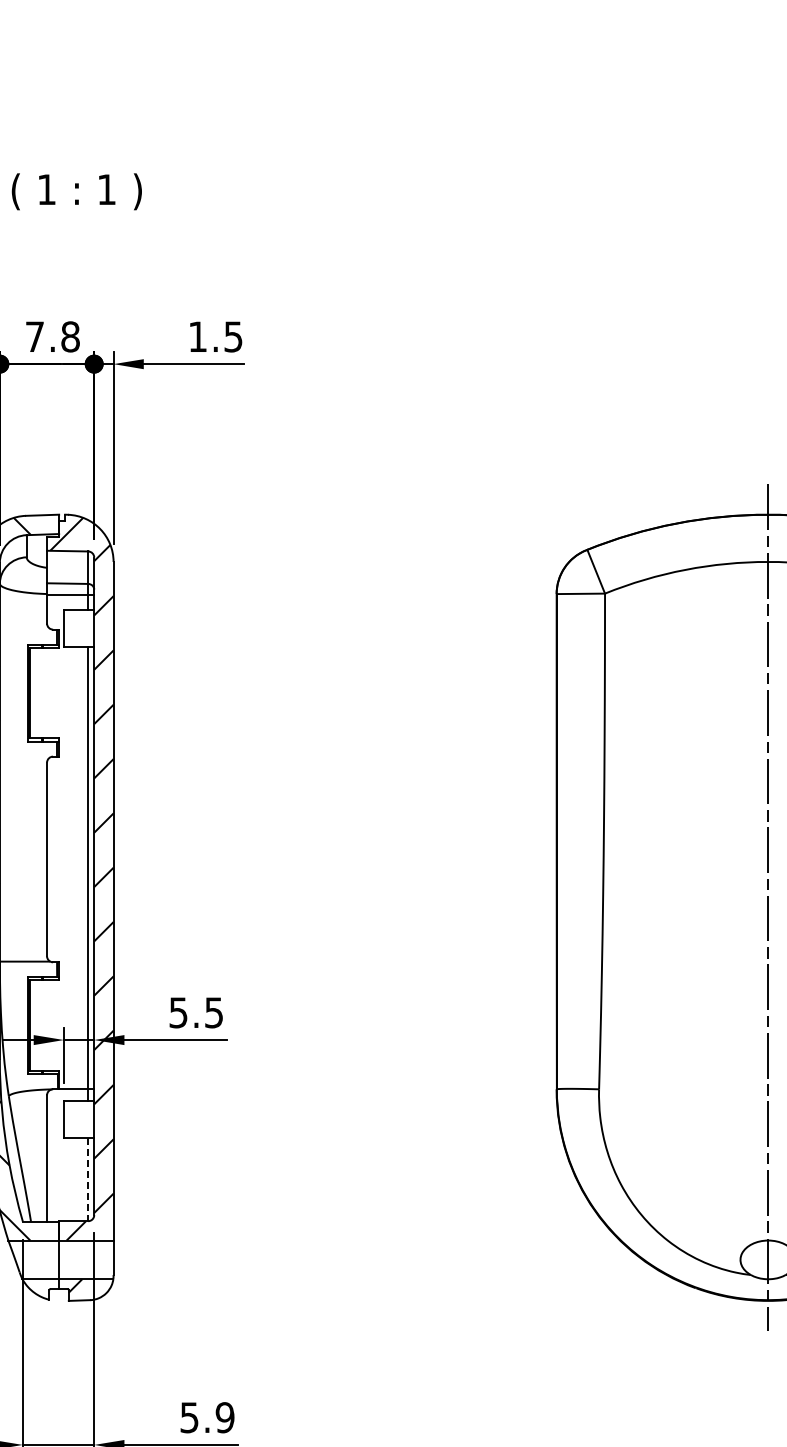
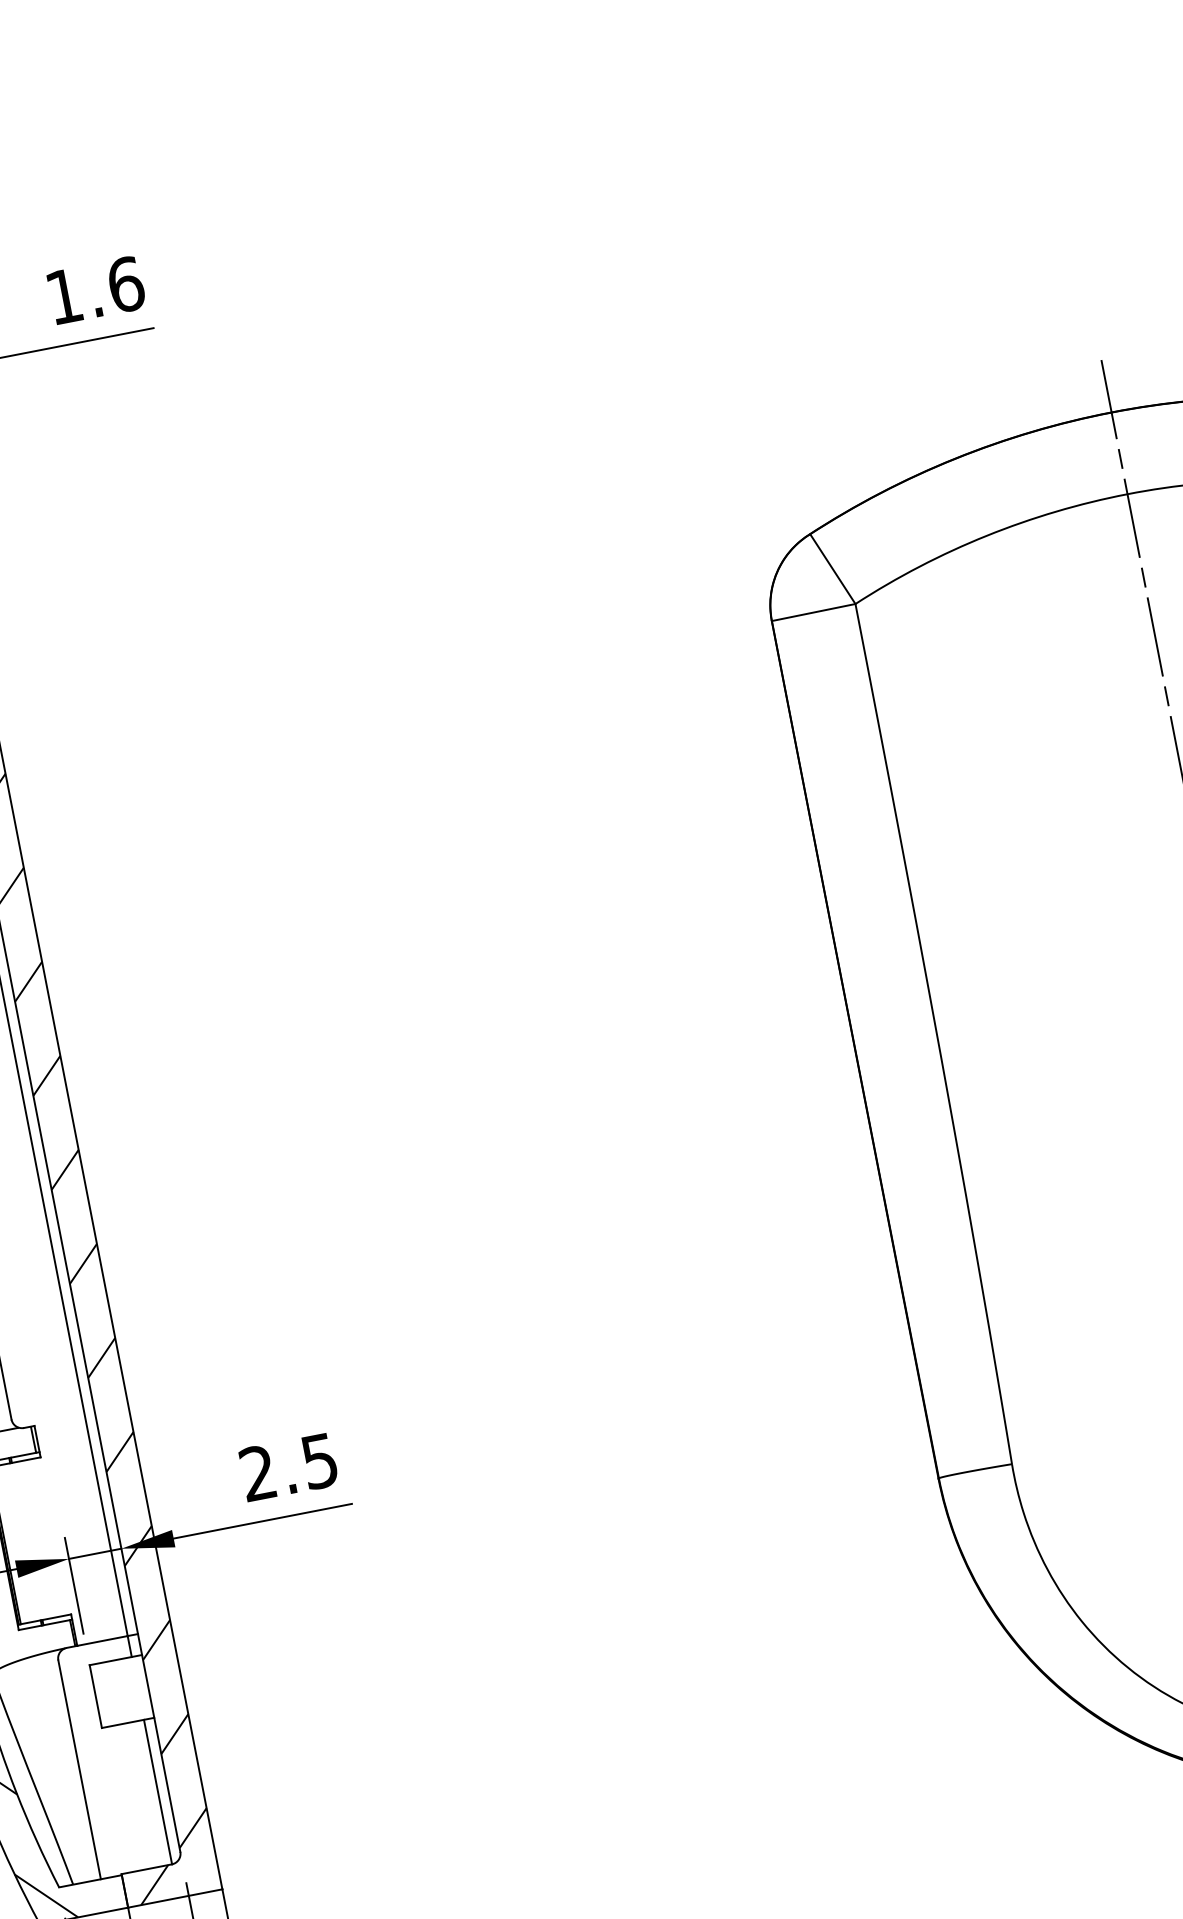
text: (233, 336) -> (125, 283), 1.5 -> 1.6
text: (178, 1012) -> (258, 1472), 5.5 -> 2.5
line: (88, 1179) -> (158, 1792), dashed -> solid

